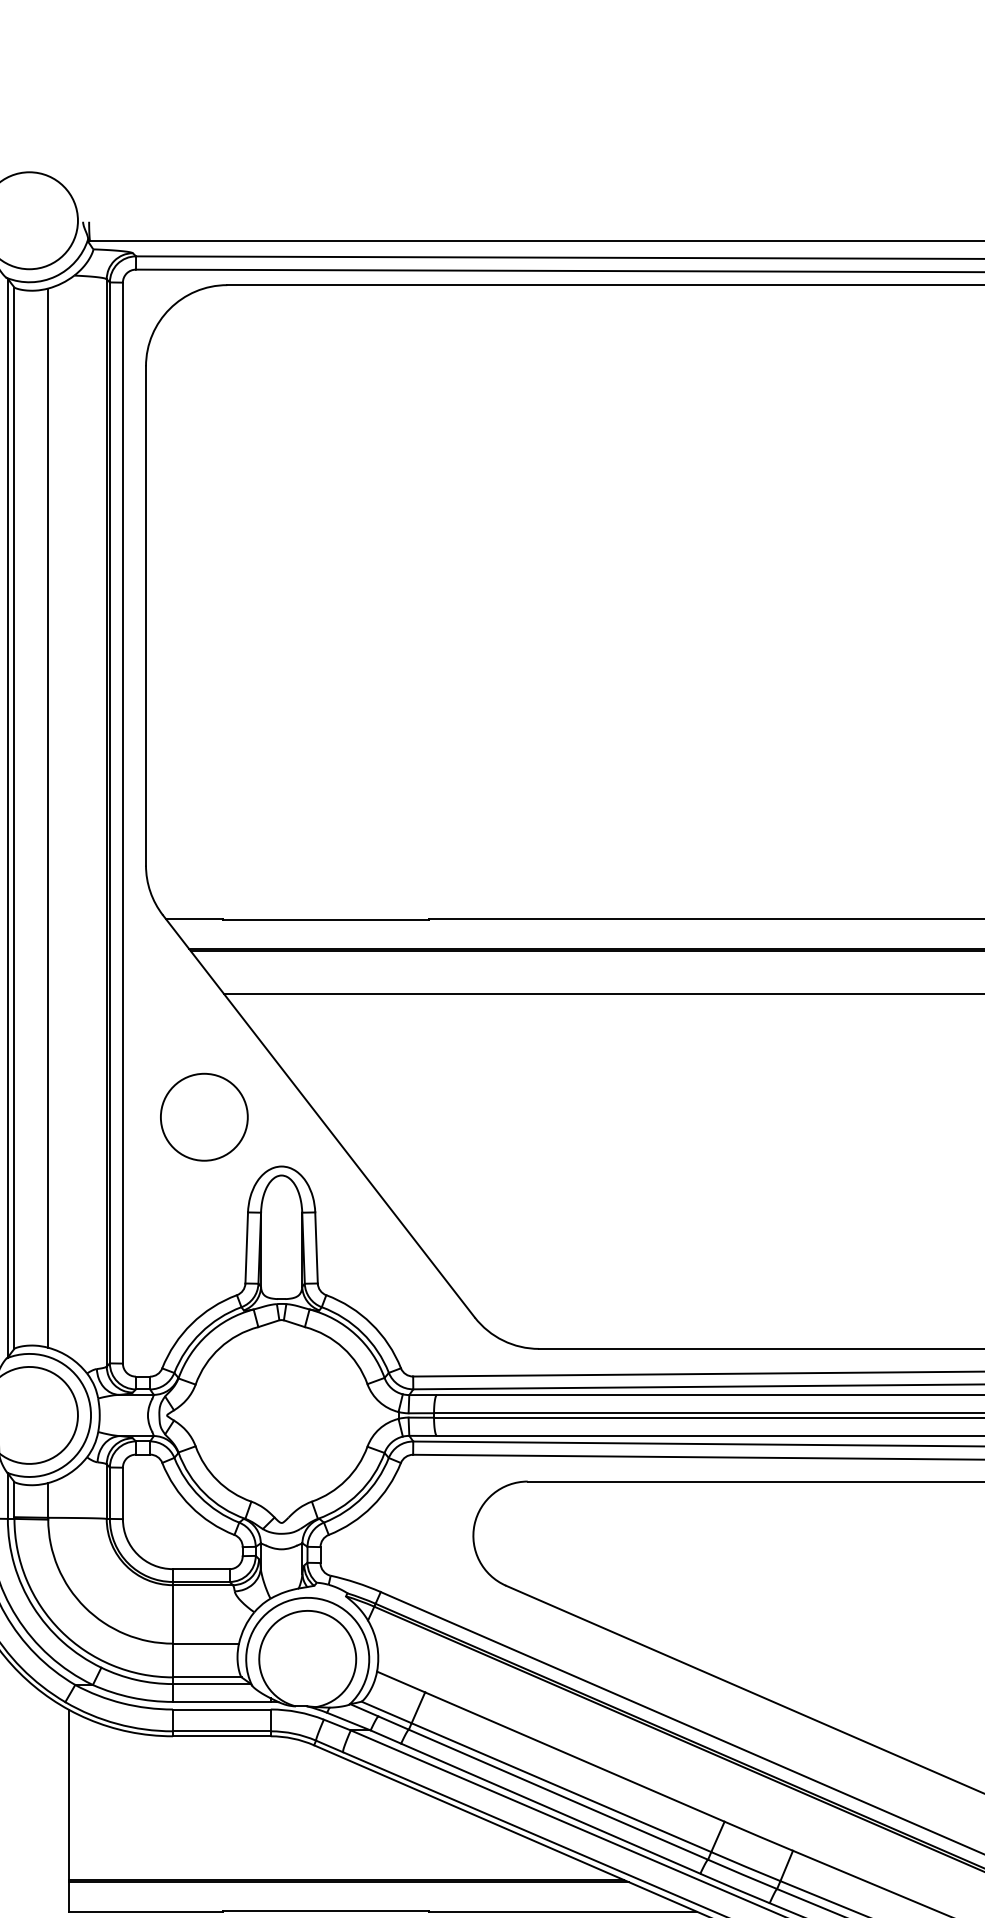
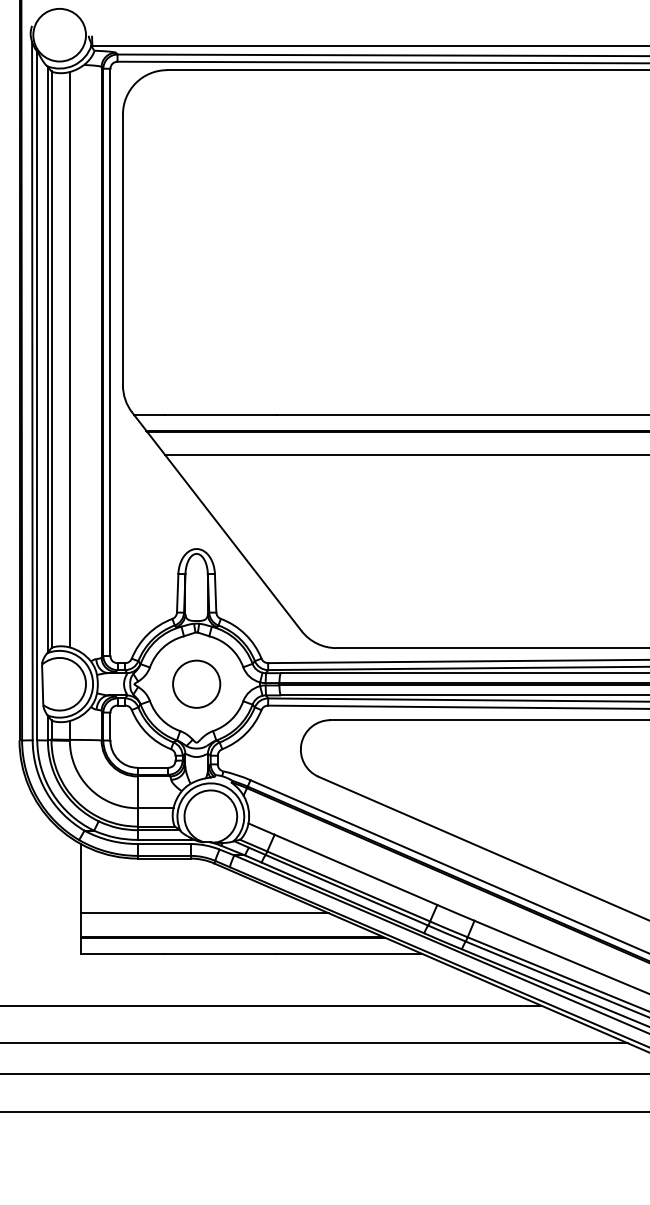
circle: (204, 1115) -> (196, 683), moved
line: (297, 1837) -> (205, 913), added

